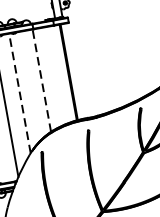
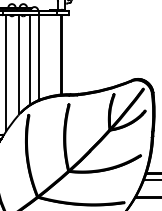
line: (41, 80) -> (38, 57), dashed -> solid
line: (32, 84) -> (30, 59), added
line: (19, 93) -> (19, 64), dashed -> solid

